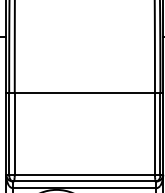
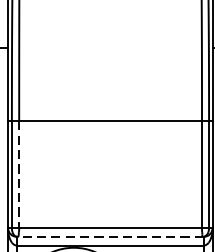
line: (14, 133) -> (18, 174), solid -> dashed
line: (84, 181) -> (110, 236), solid -> dashed

